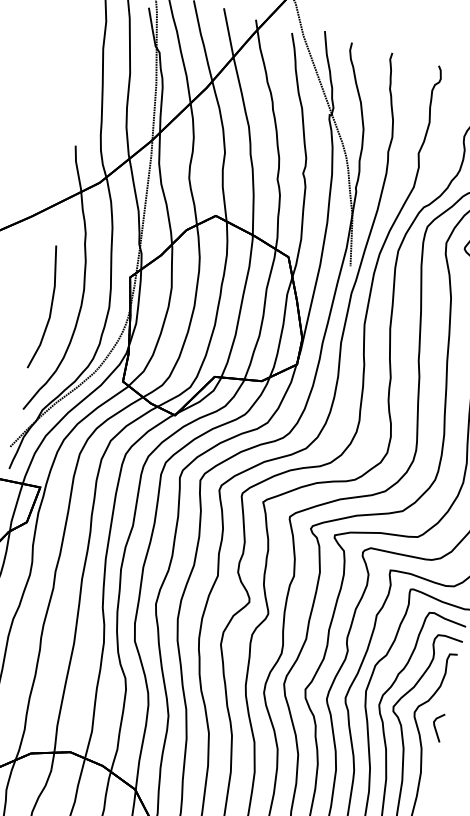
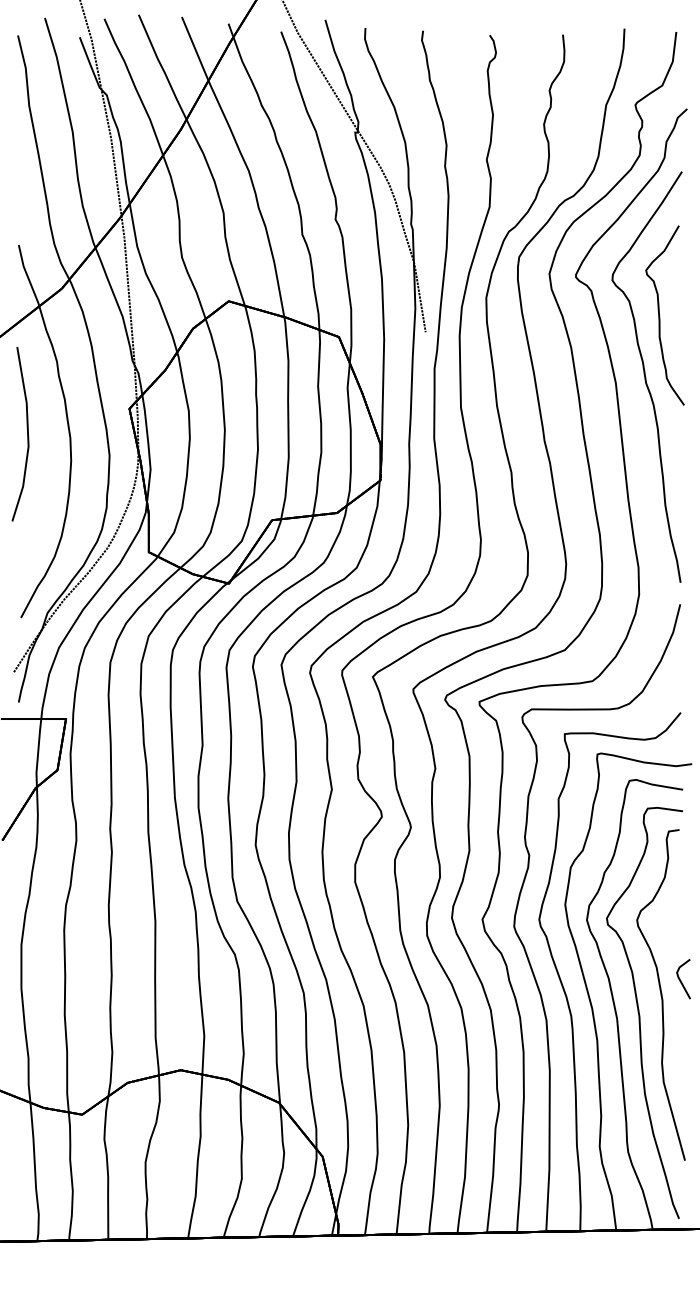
part: (50, 308) -> (27, 434), moved
part: (437, 727) -> (683, 979), moved

